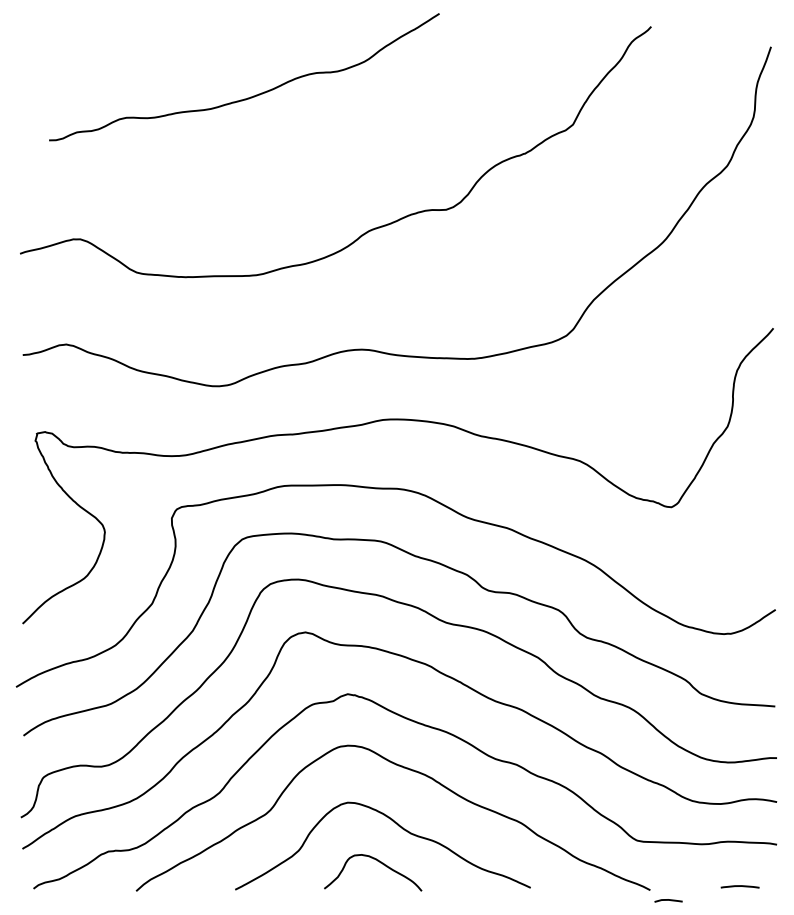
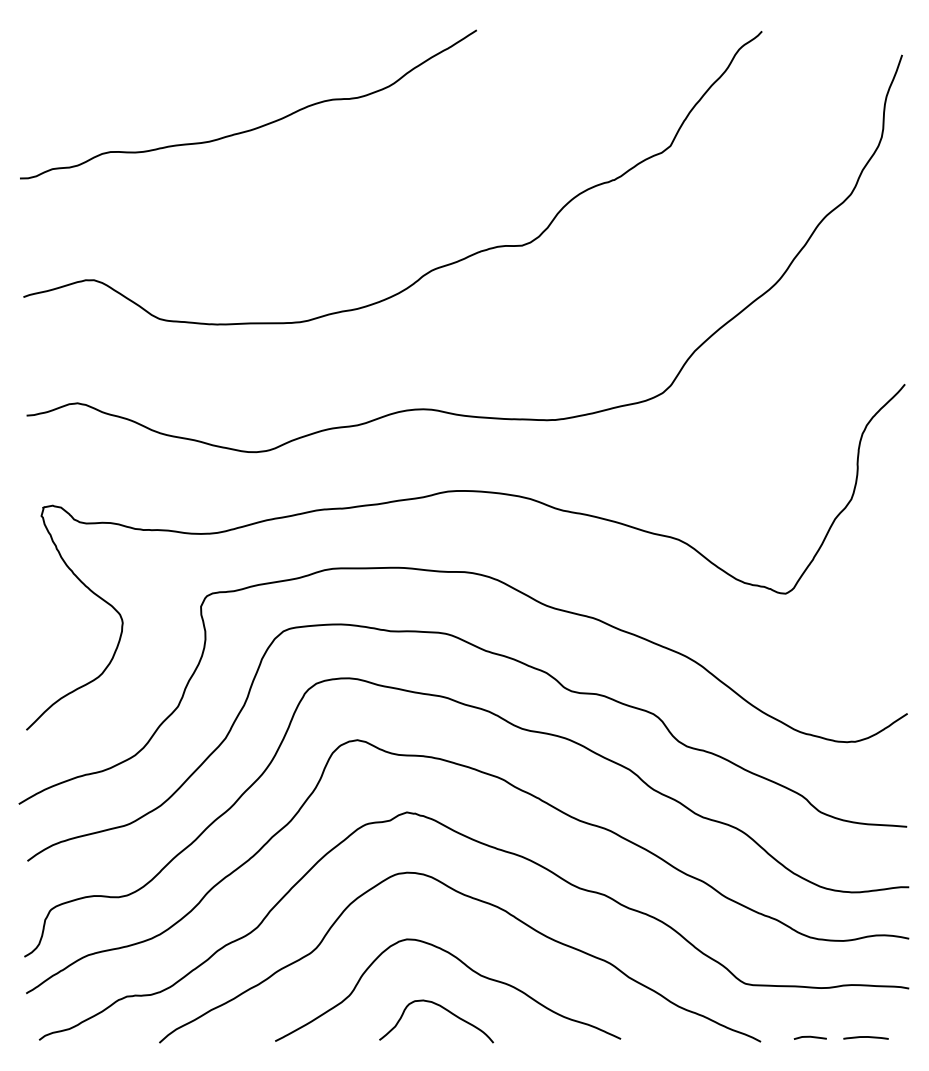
curve: (250, 96) -> (255, 127), moved
line: (668, 900) -> (810, 1037), moved

